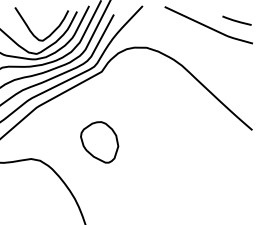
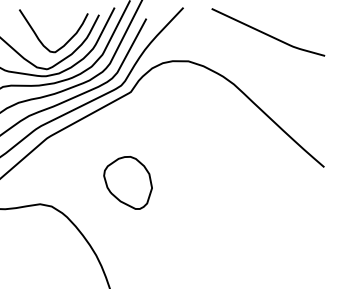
line: (236, 20) -> (303, 26), removed

